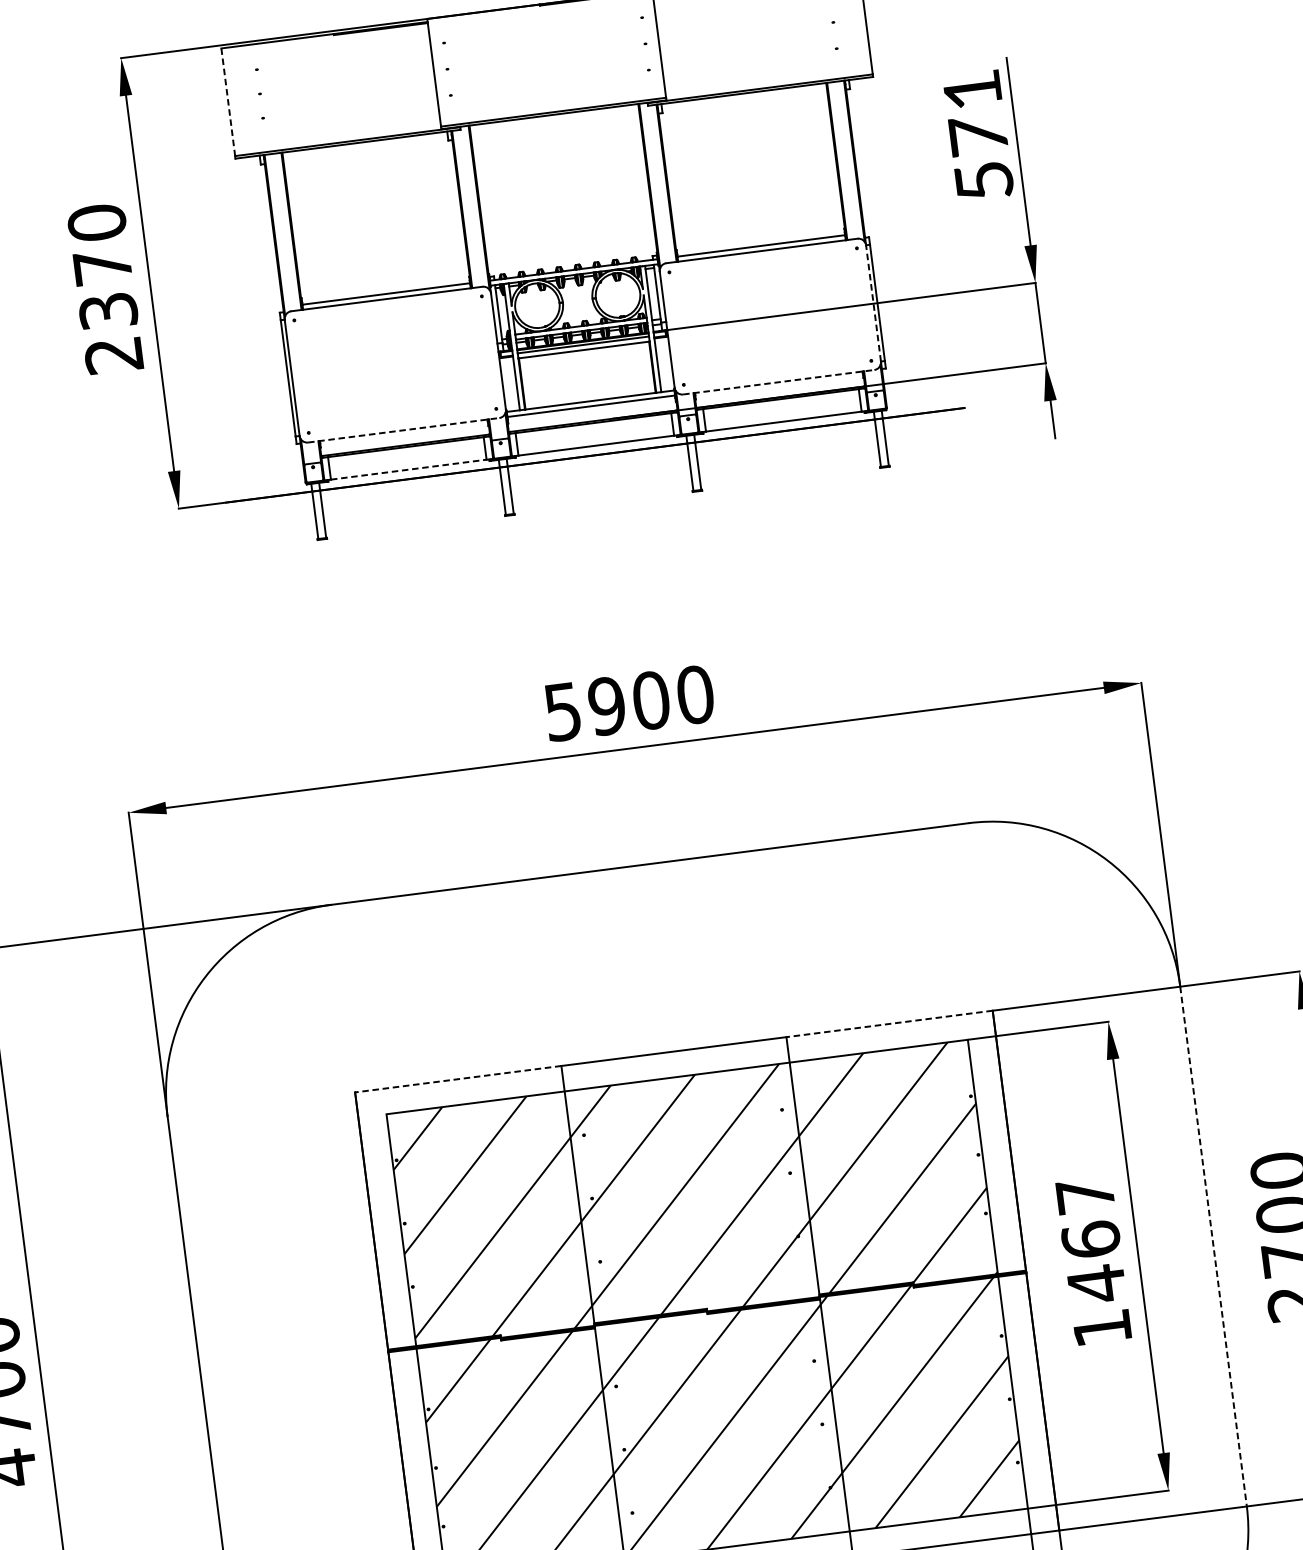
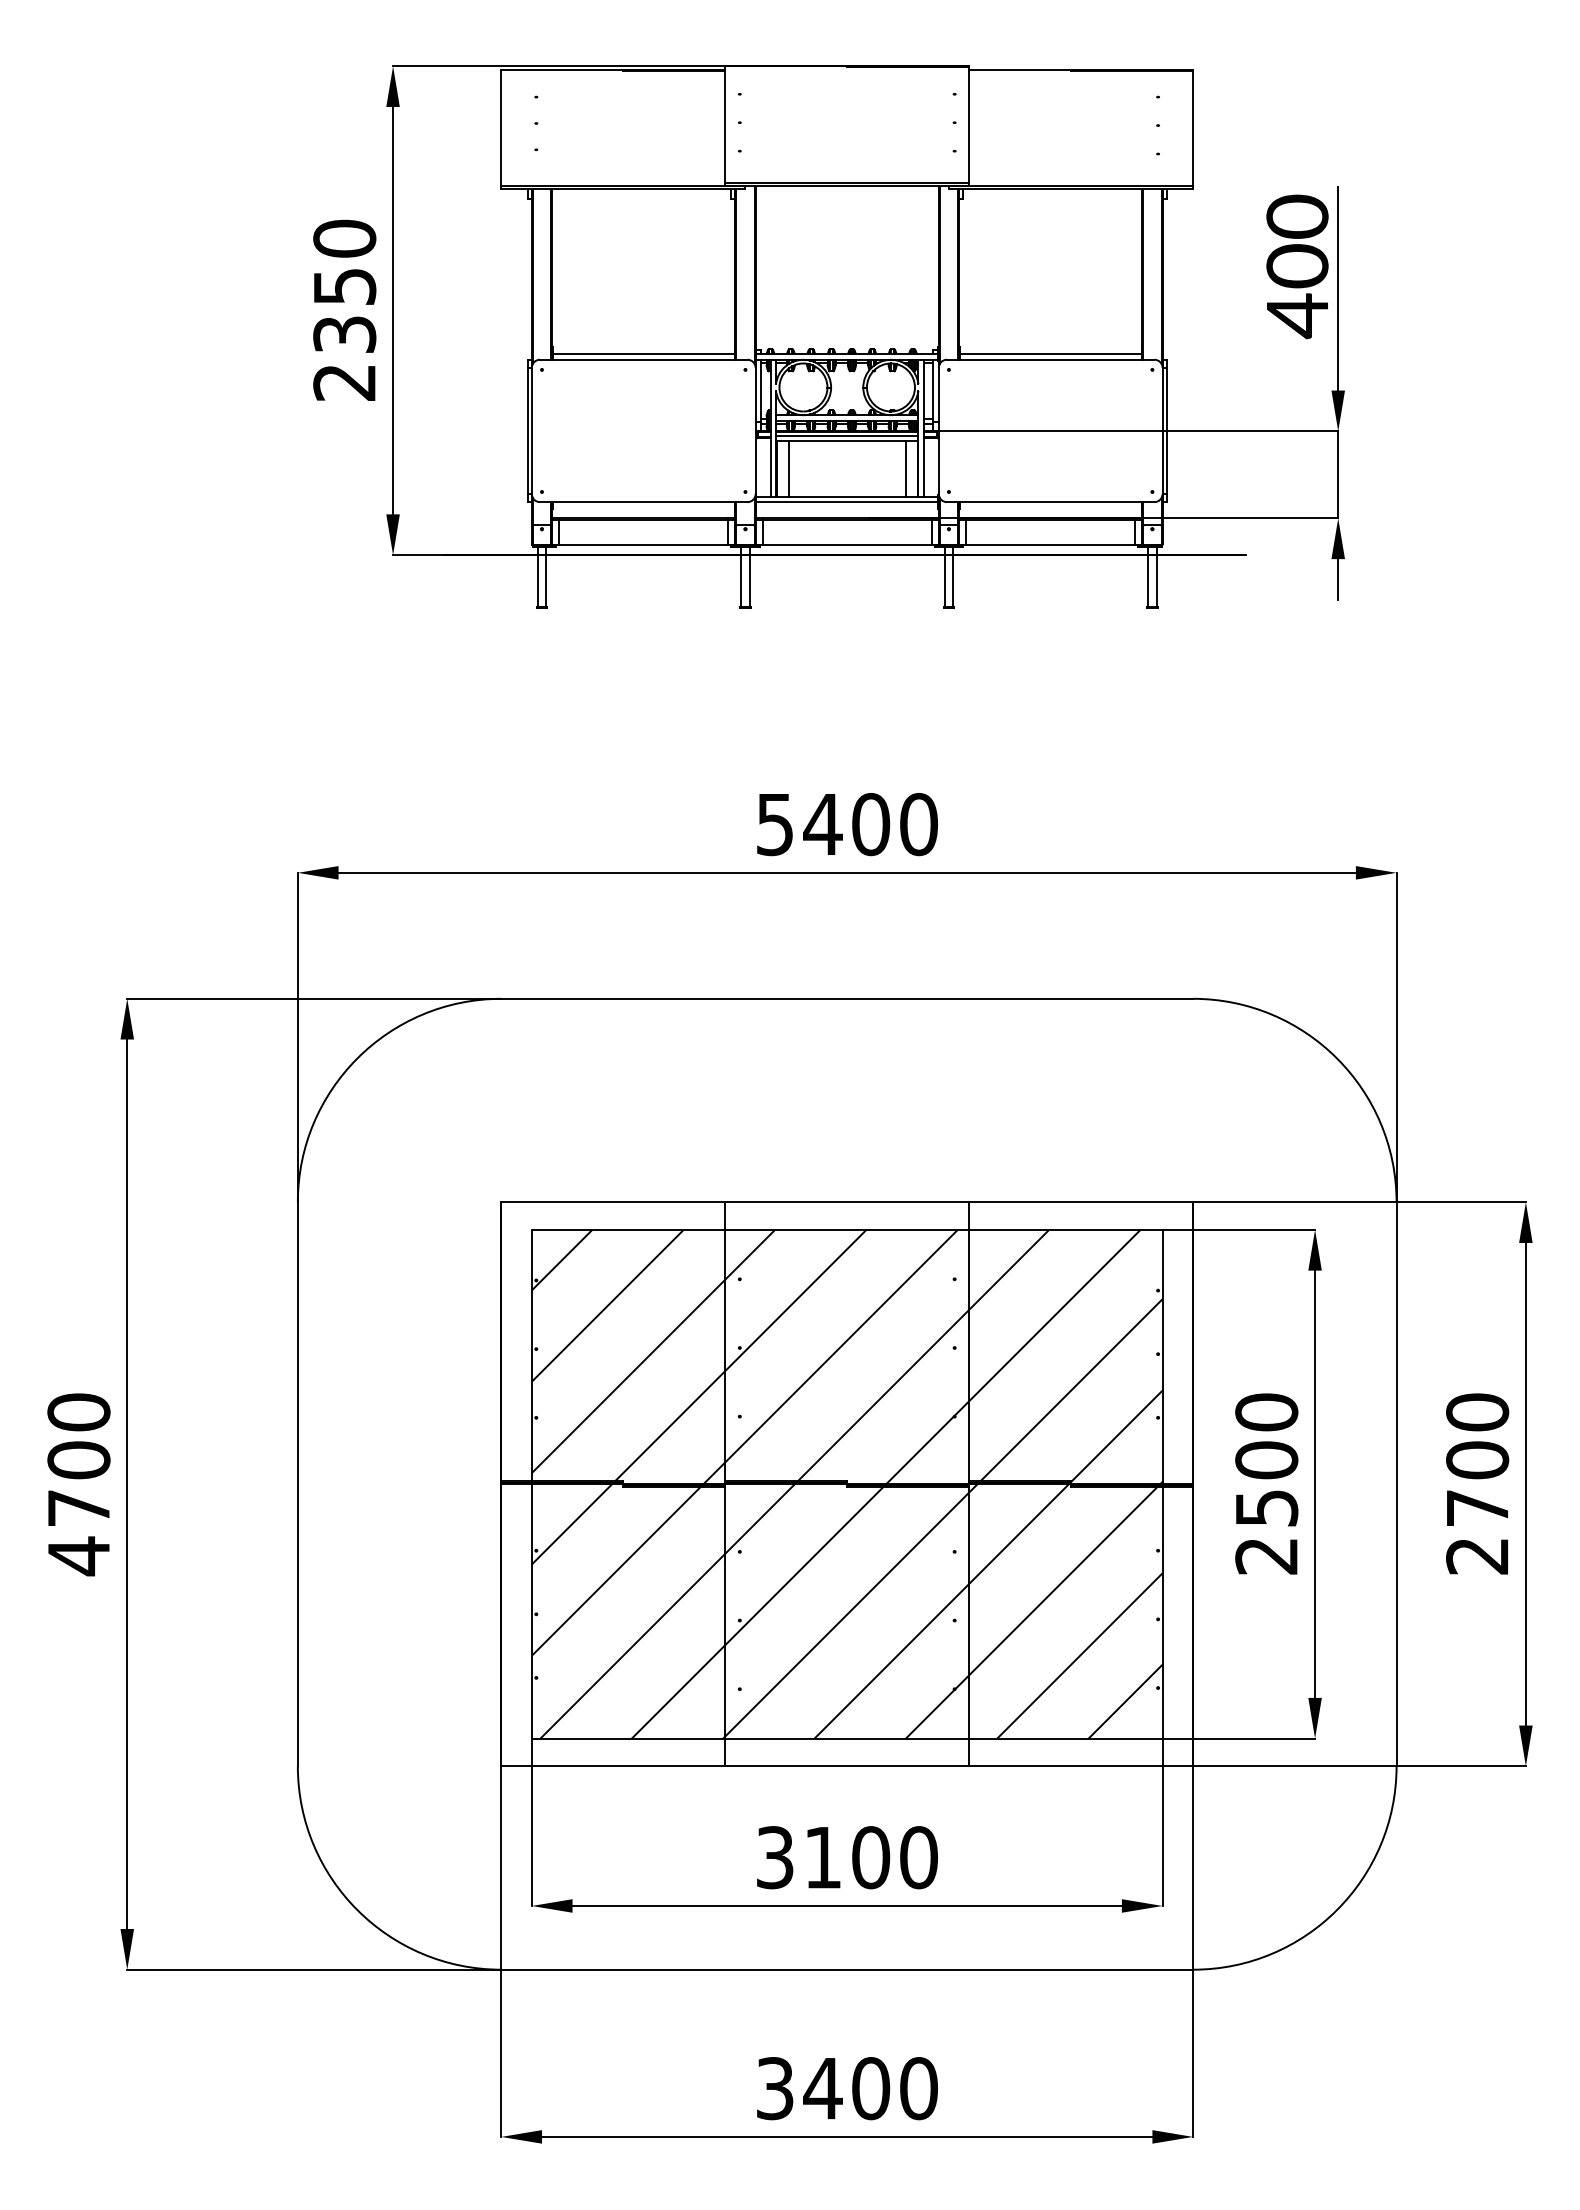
line: (228, 102) -> (501, 128), dashed -> solid
text: (978, 135) -> (1297, 266), 571 -> 400
text: (103, 266) -> (345, 286), 2370 -> 2350
line: (873, 303) -> (1162, 430), dashed -> solid
line: (641, 368) -> (905, 468), added
line: (533, 382) -> (788, 468), added
line: (778, 382) -> (1050, 502), dashed -> solid
line: (403, 430) -> (643, 502), dashed -> solid
line: (409, 469) -> (644, 544), dashed -> solid
text: (606, 706) -> (822, 824), 5900 -> 5400
line: (889, 1024) -> (1081, 1202), dashed -> solid
line: (458, 1079) -> (613, 1202), dashed -> solid
line: (1213, 1246) -> (1396, 1484), dashed -> solid
text: (1093, 1261) -> (1266, 1483), 1467 -> 2500

